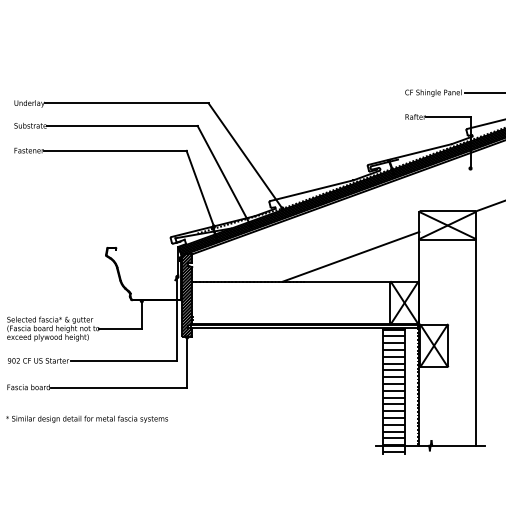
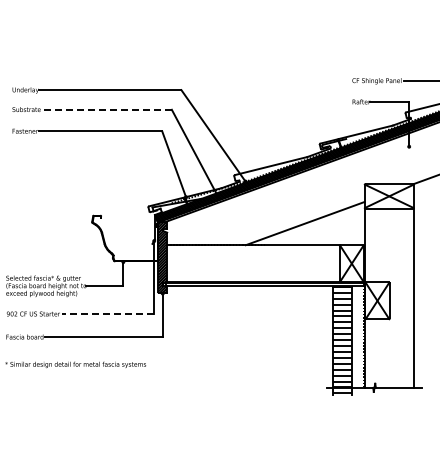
line: (122, 125) -> (106, 109), solid -> dashed
line: (123, 361) -> (107, 314), solid -> dashed

